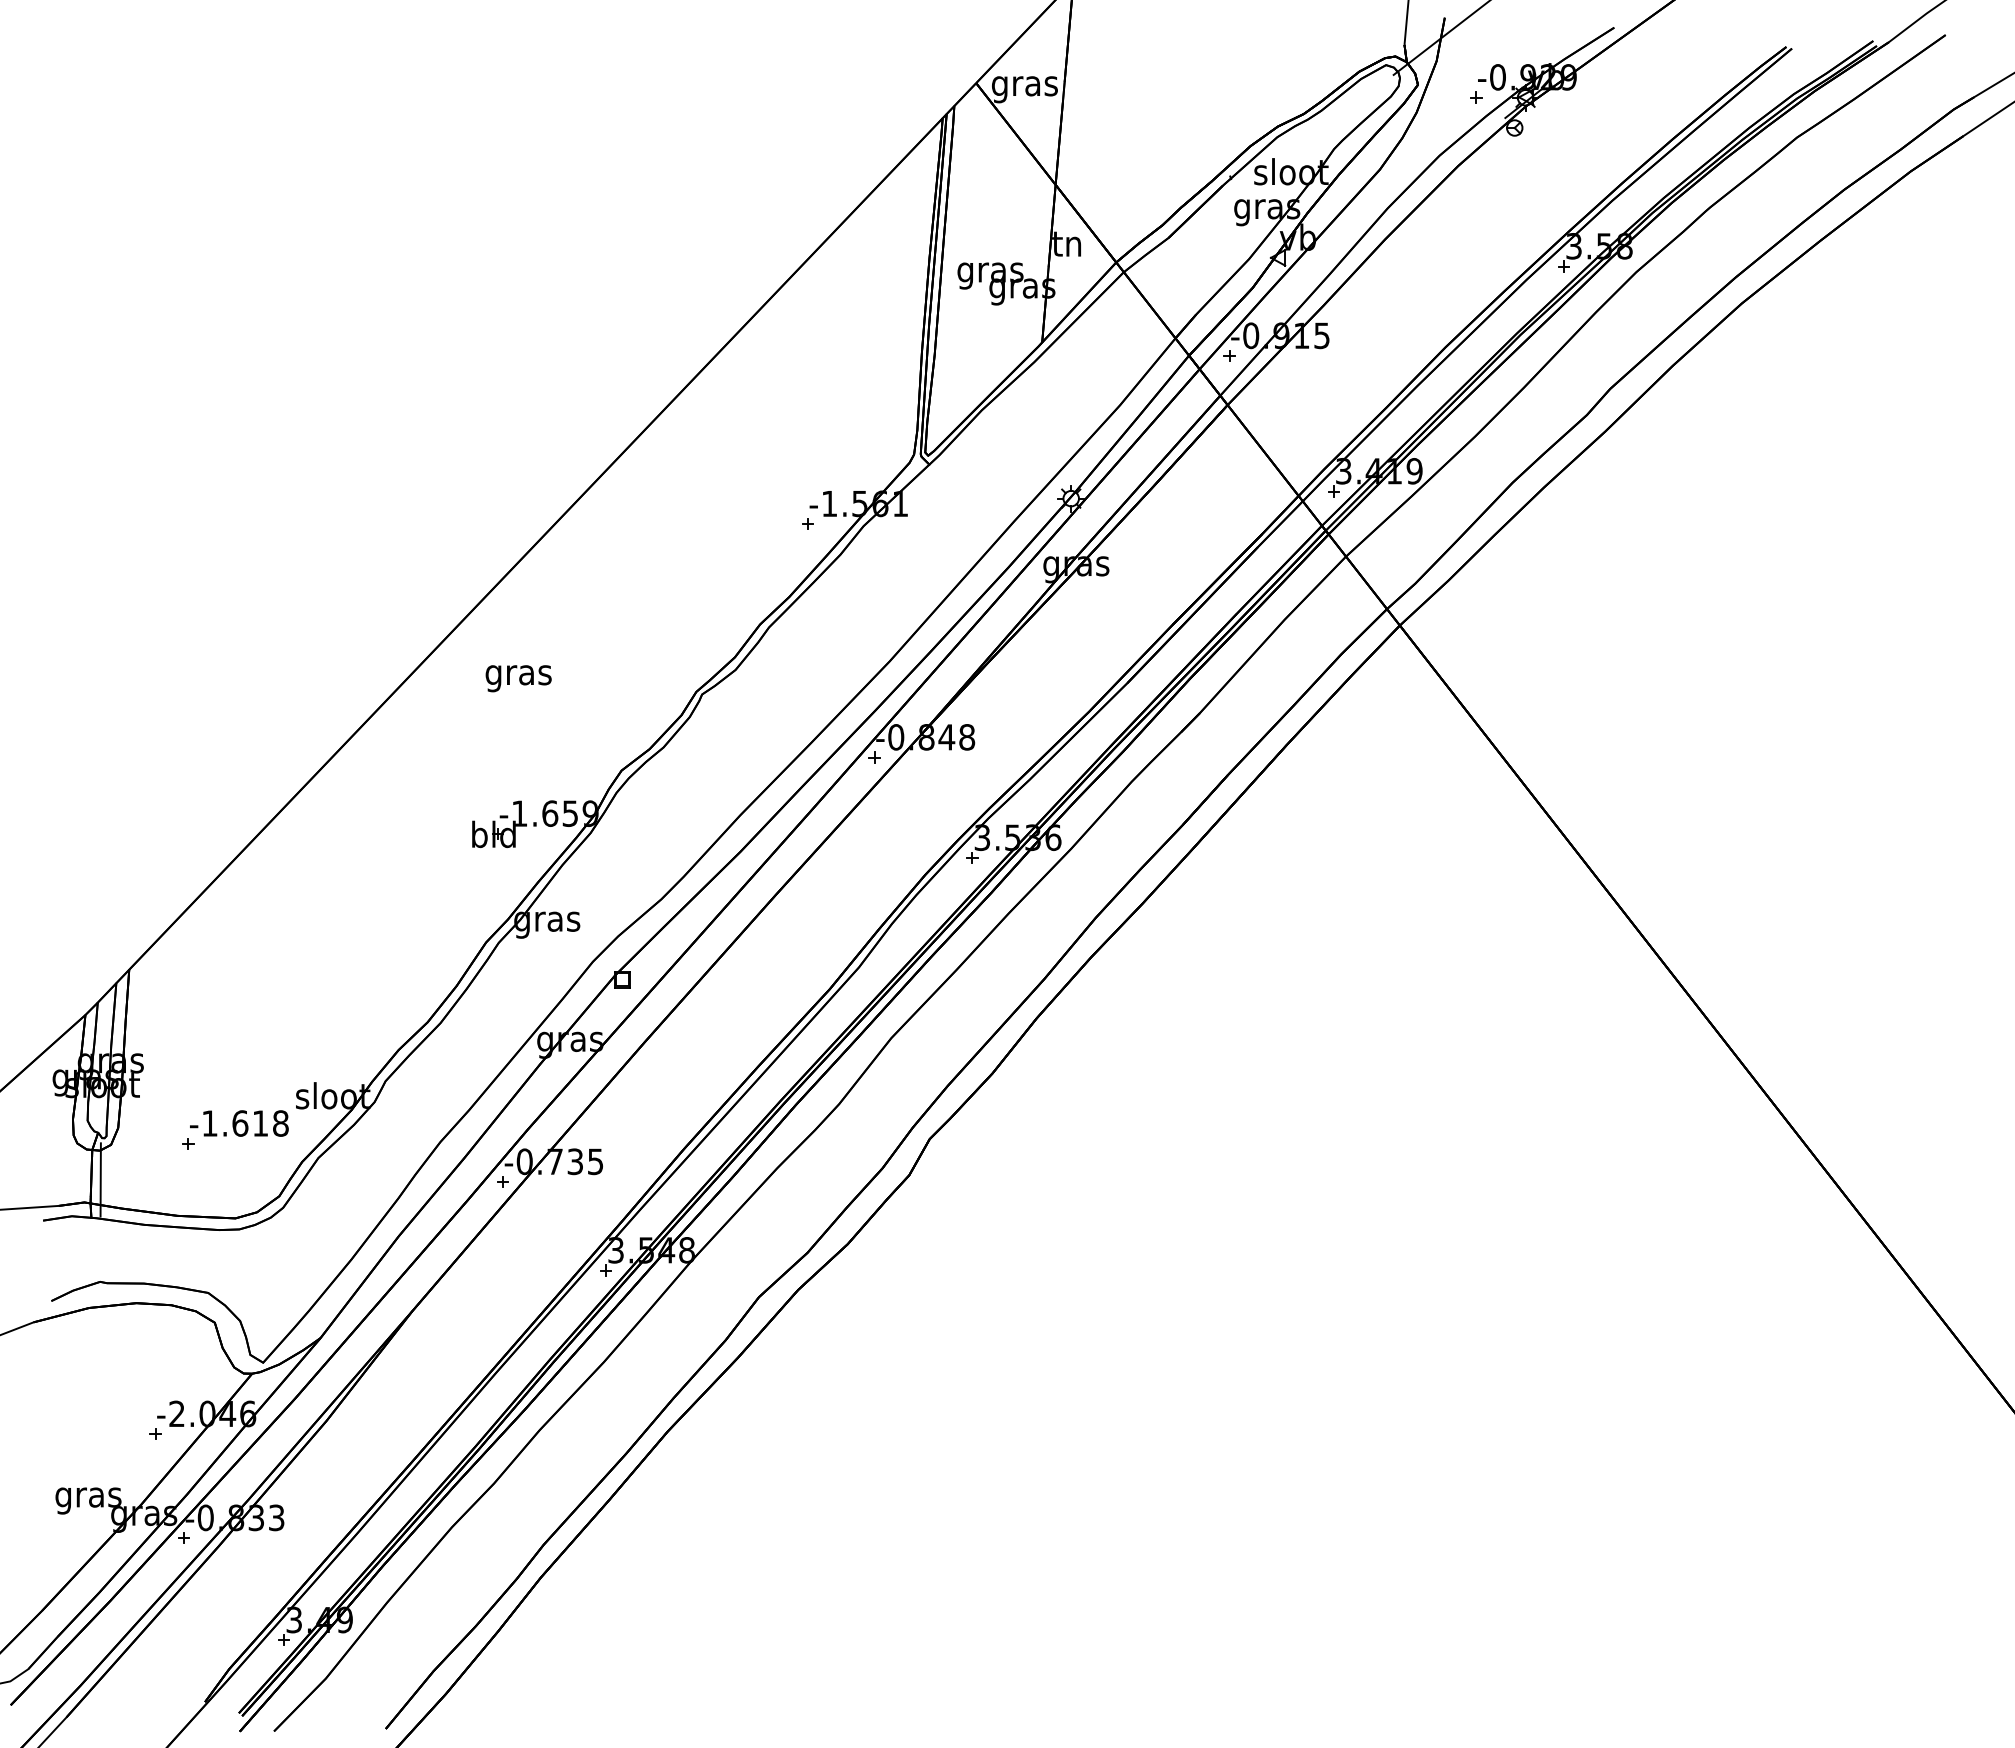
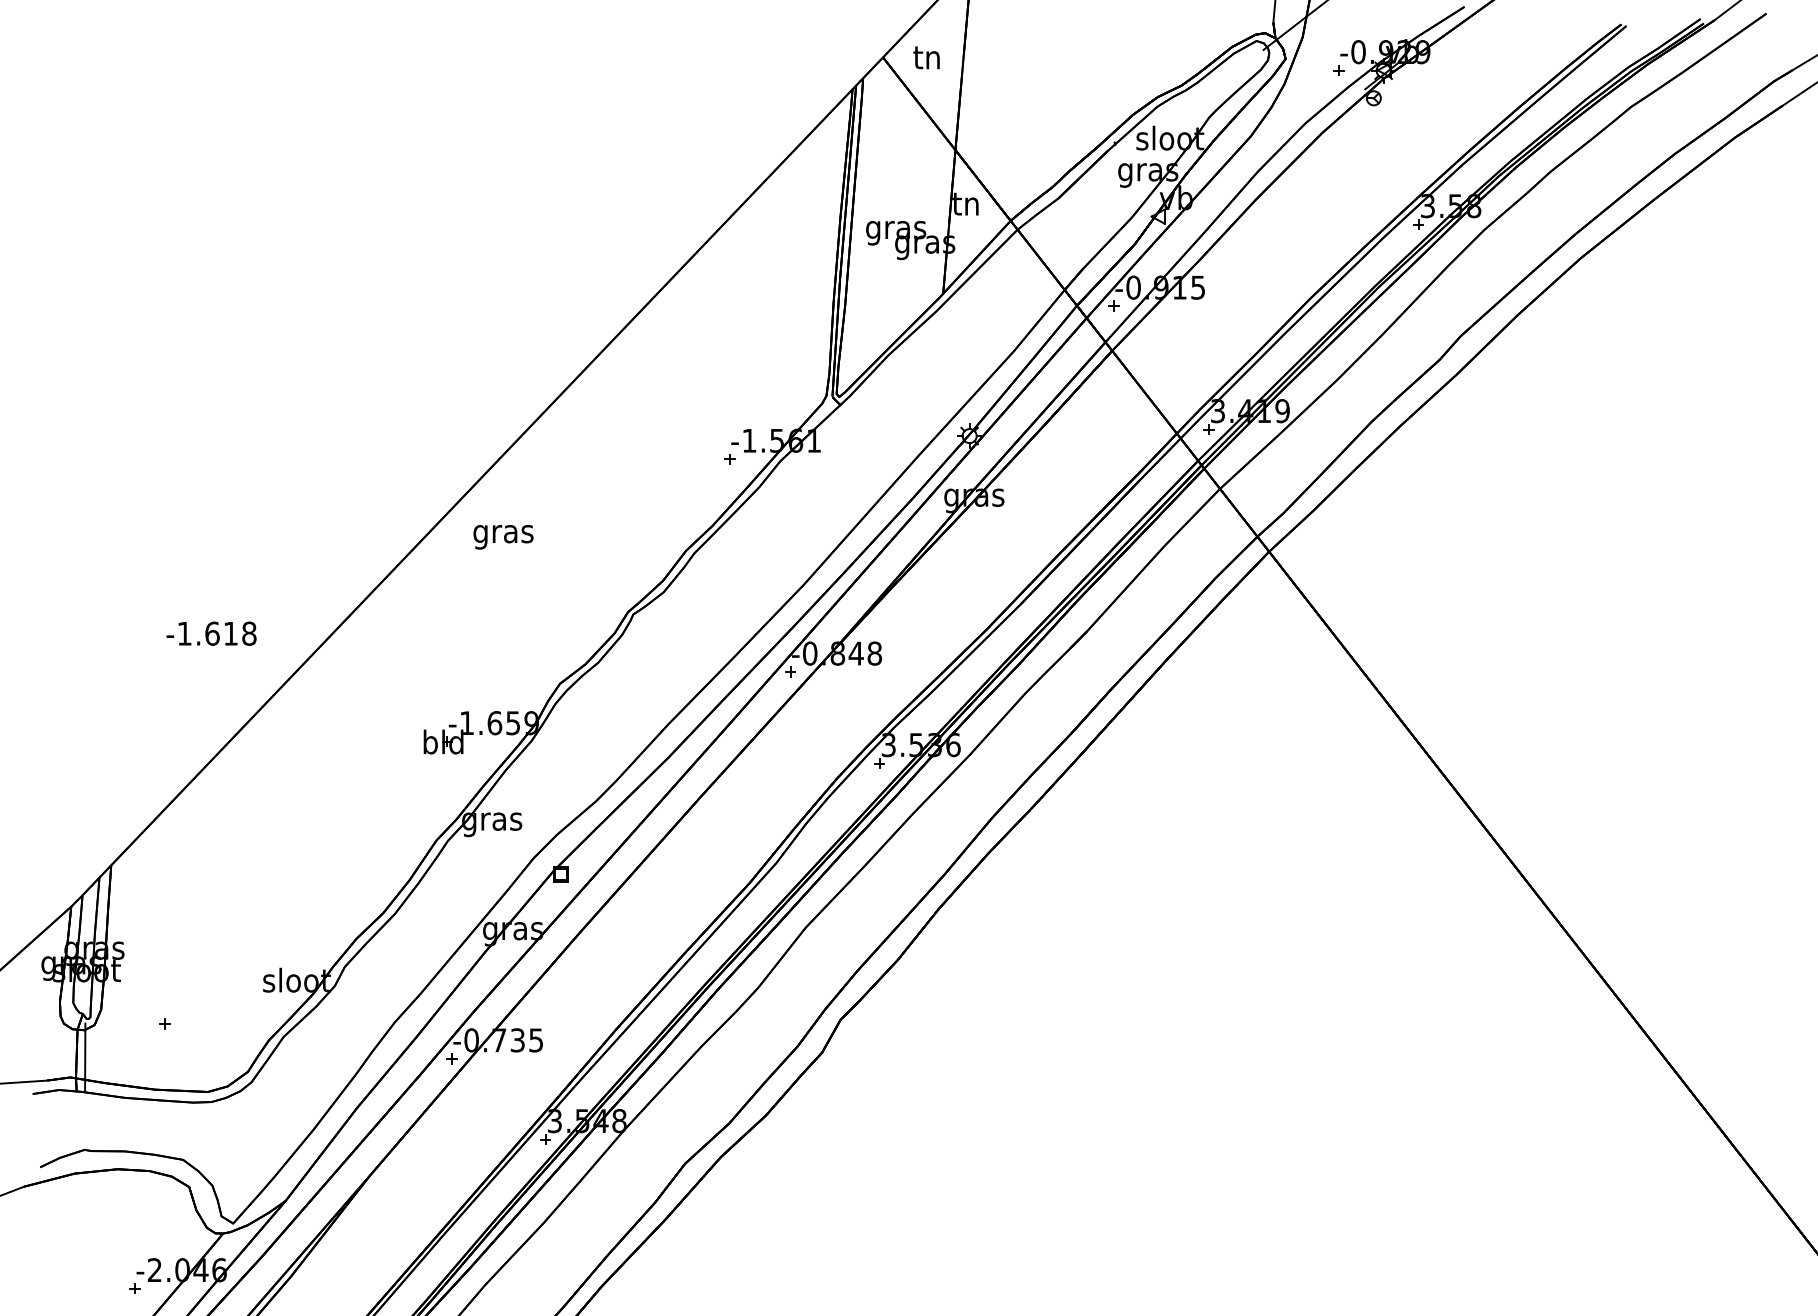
text: (1024, 87) -> (927, 61), gras -> tn
text: (518, 678) -> (503, 537), moved
text: (239, 1123) -> (211, 633), moved

